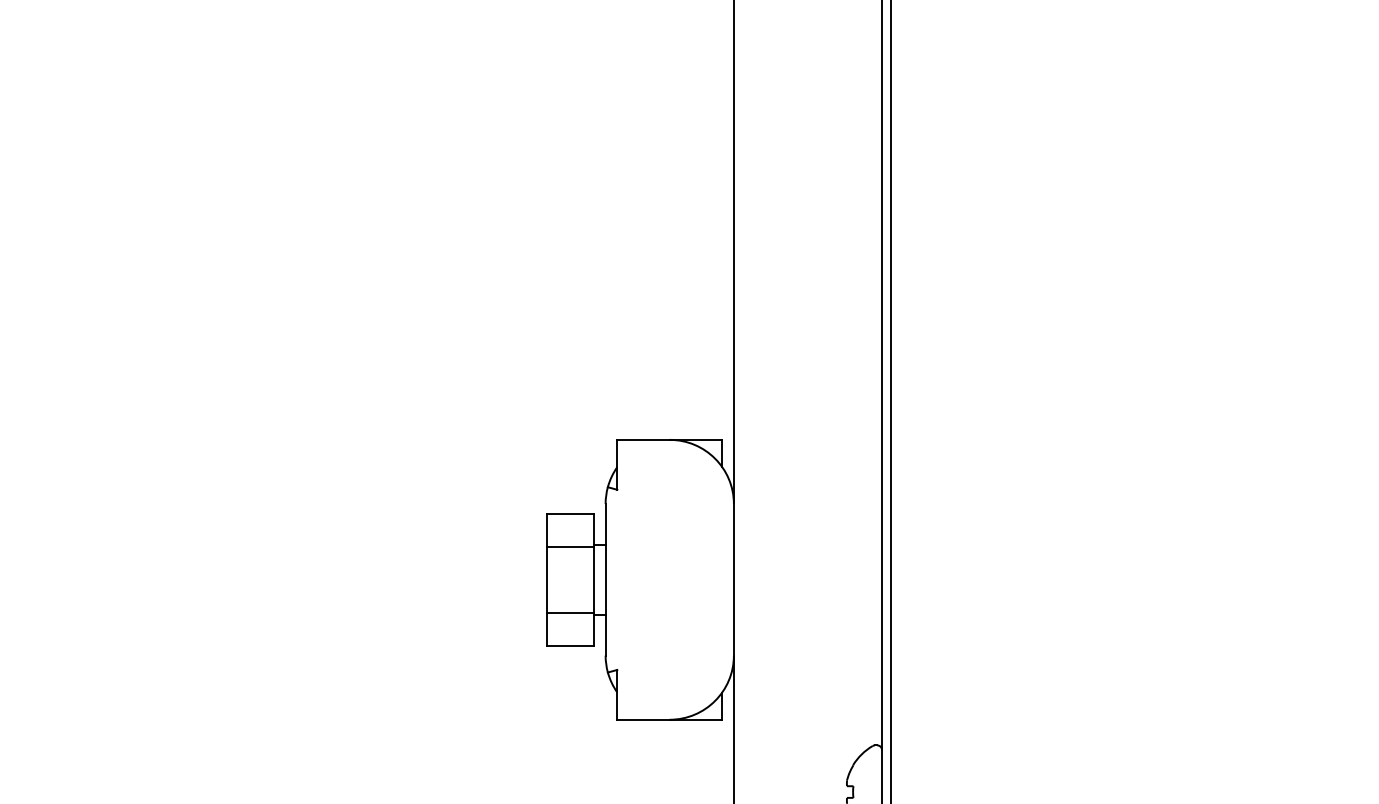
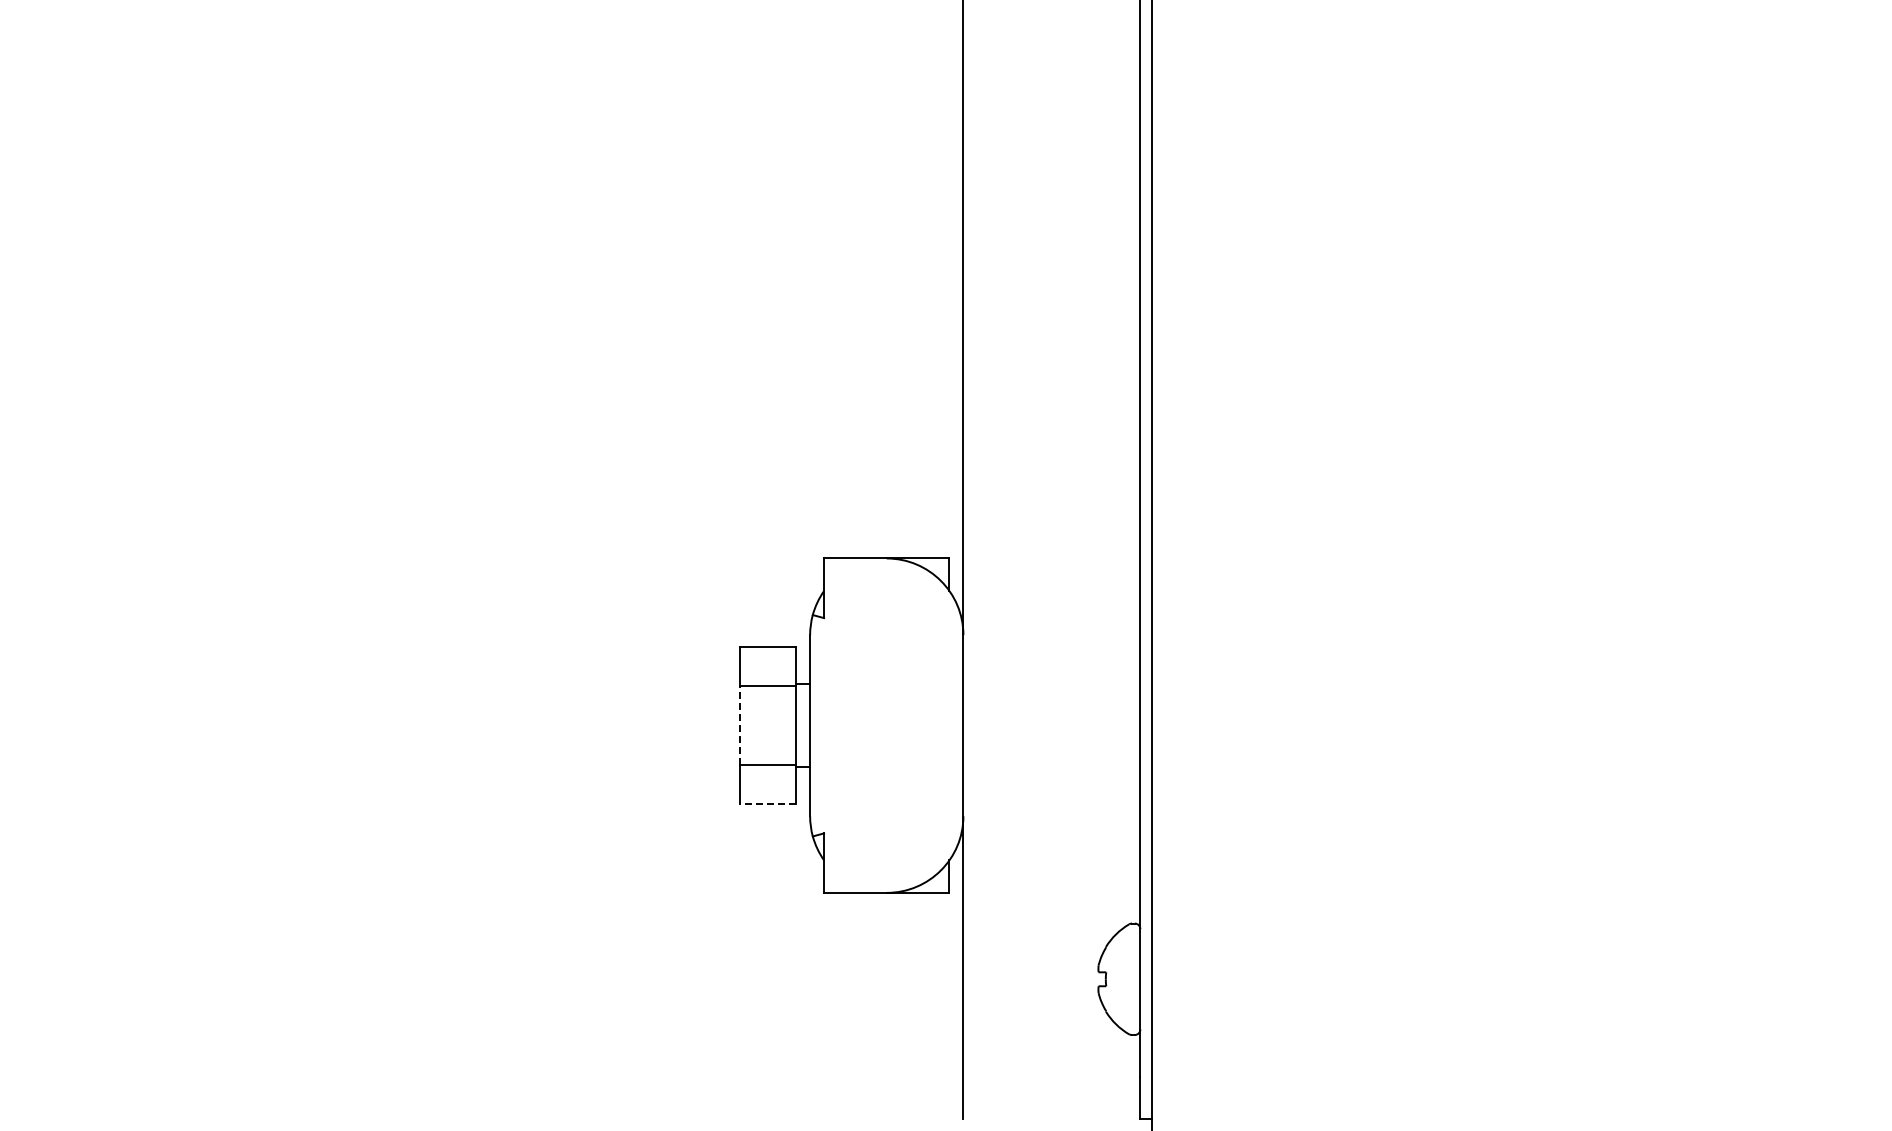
line: (547, 579) -> (740, 725), solid -> dashed
line: (570, 645) -> (768, 804), solid -> dashed

